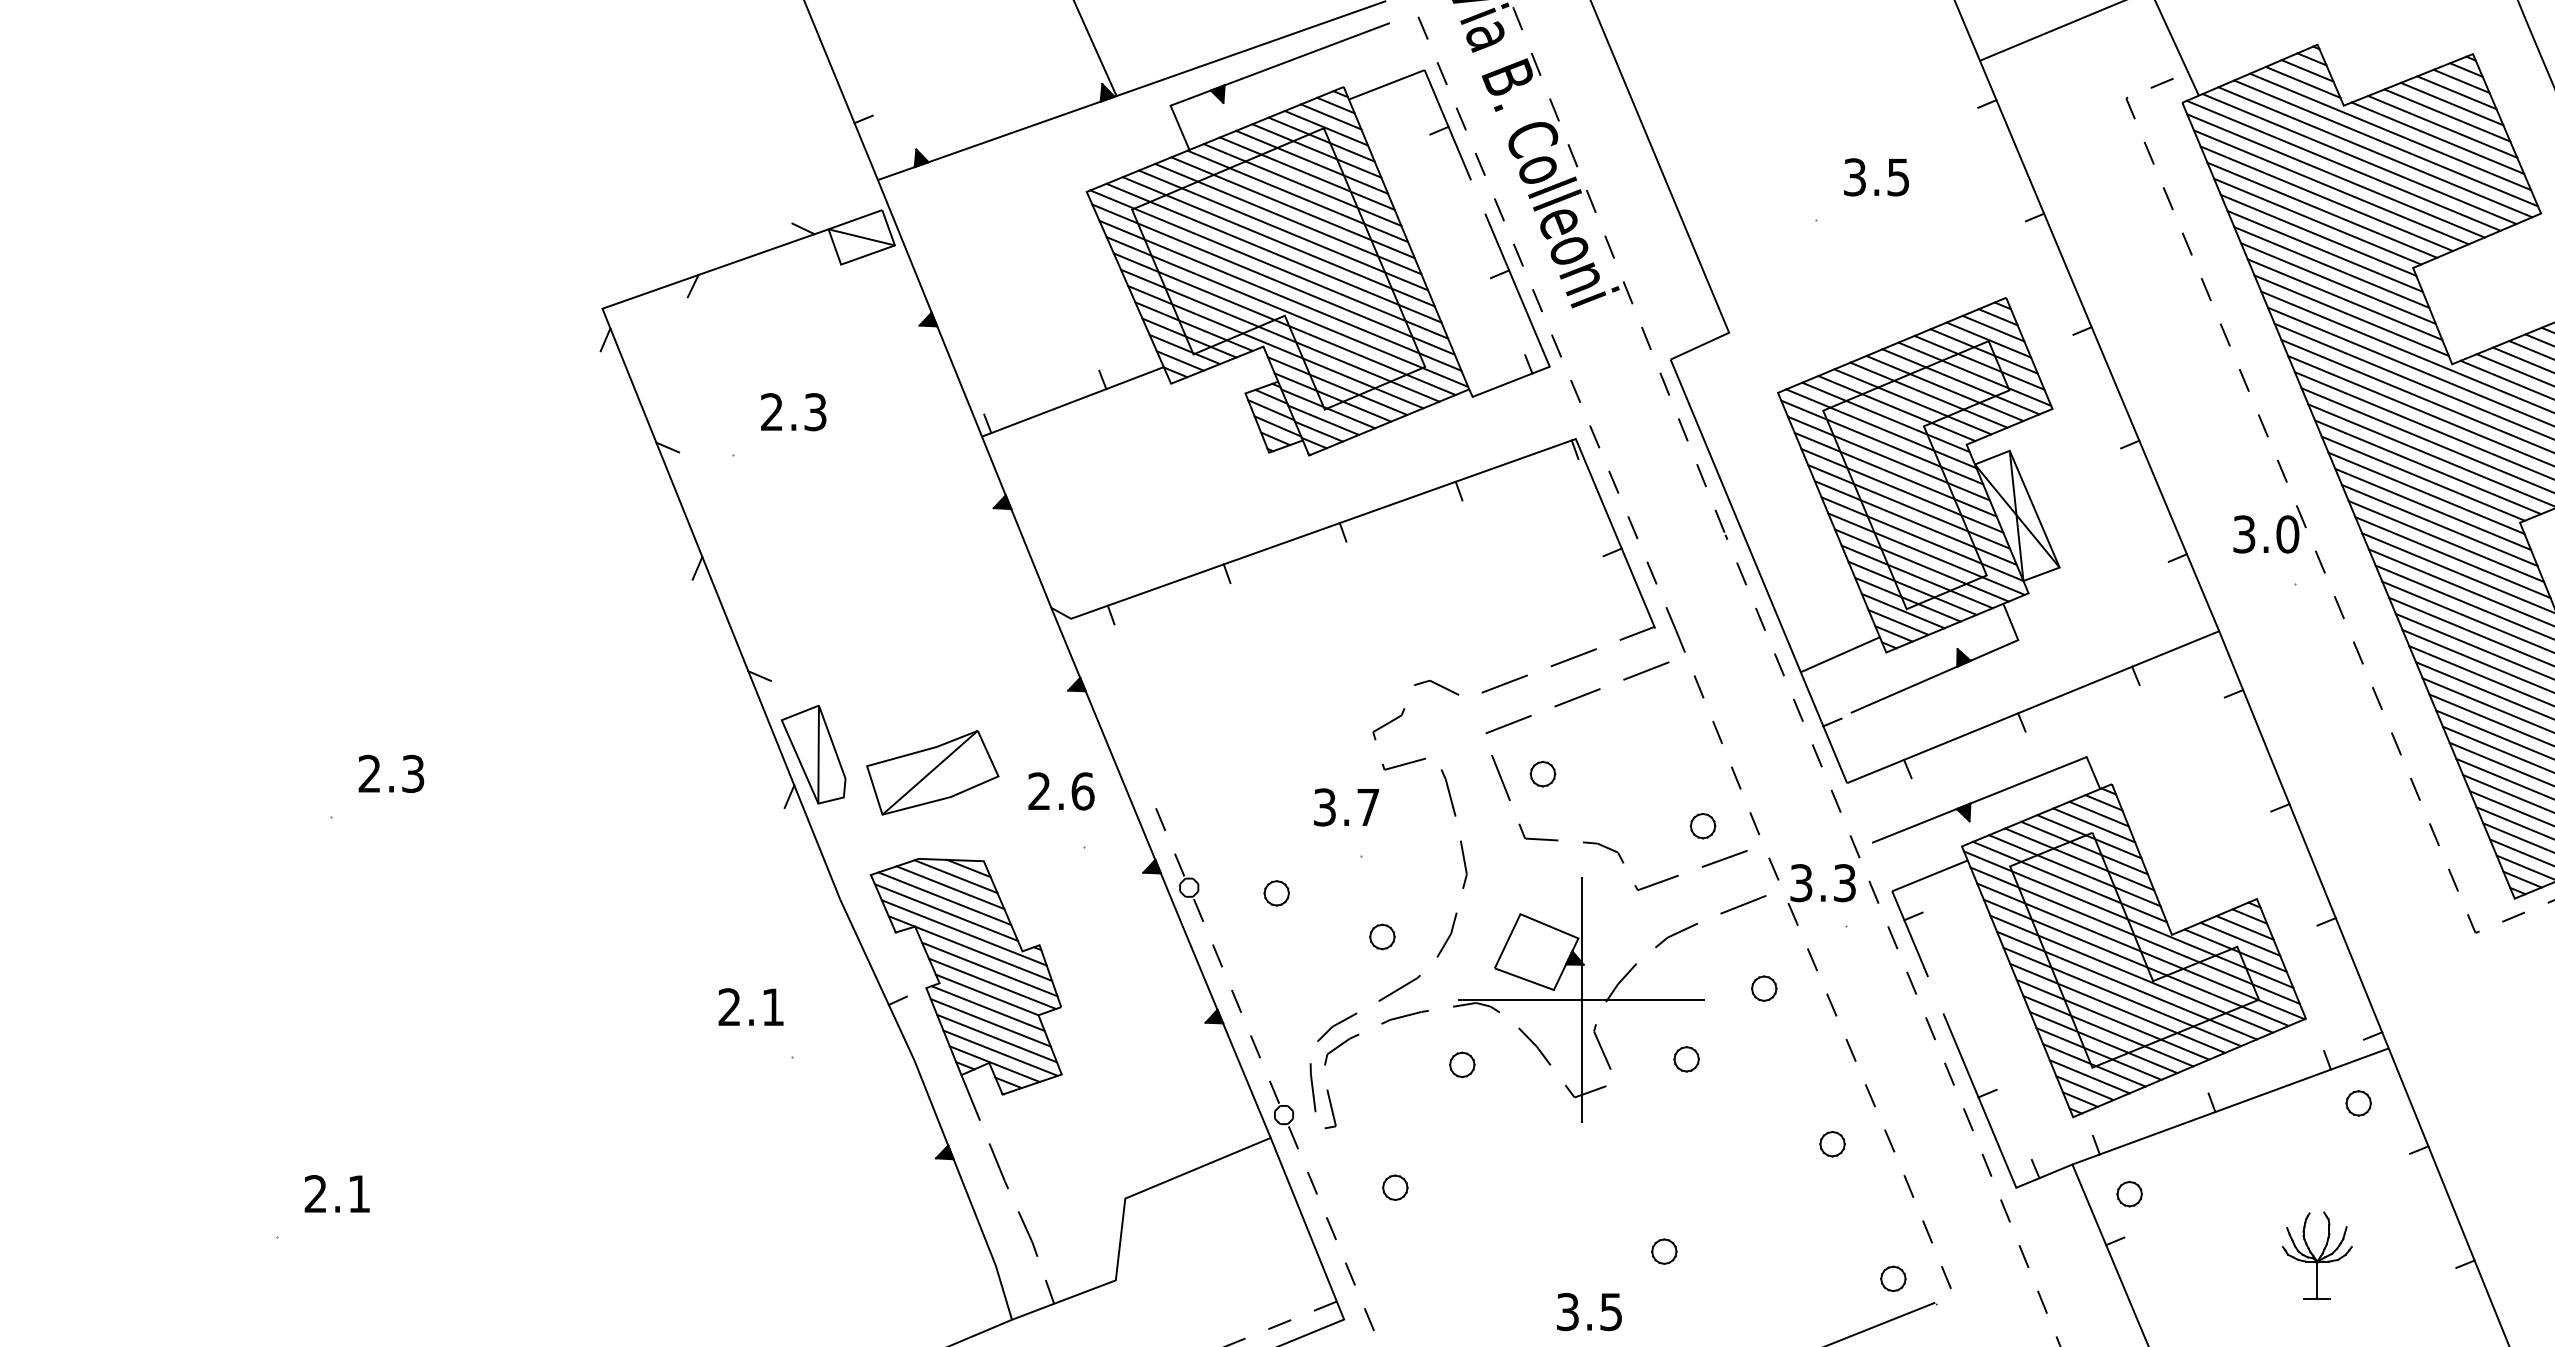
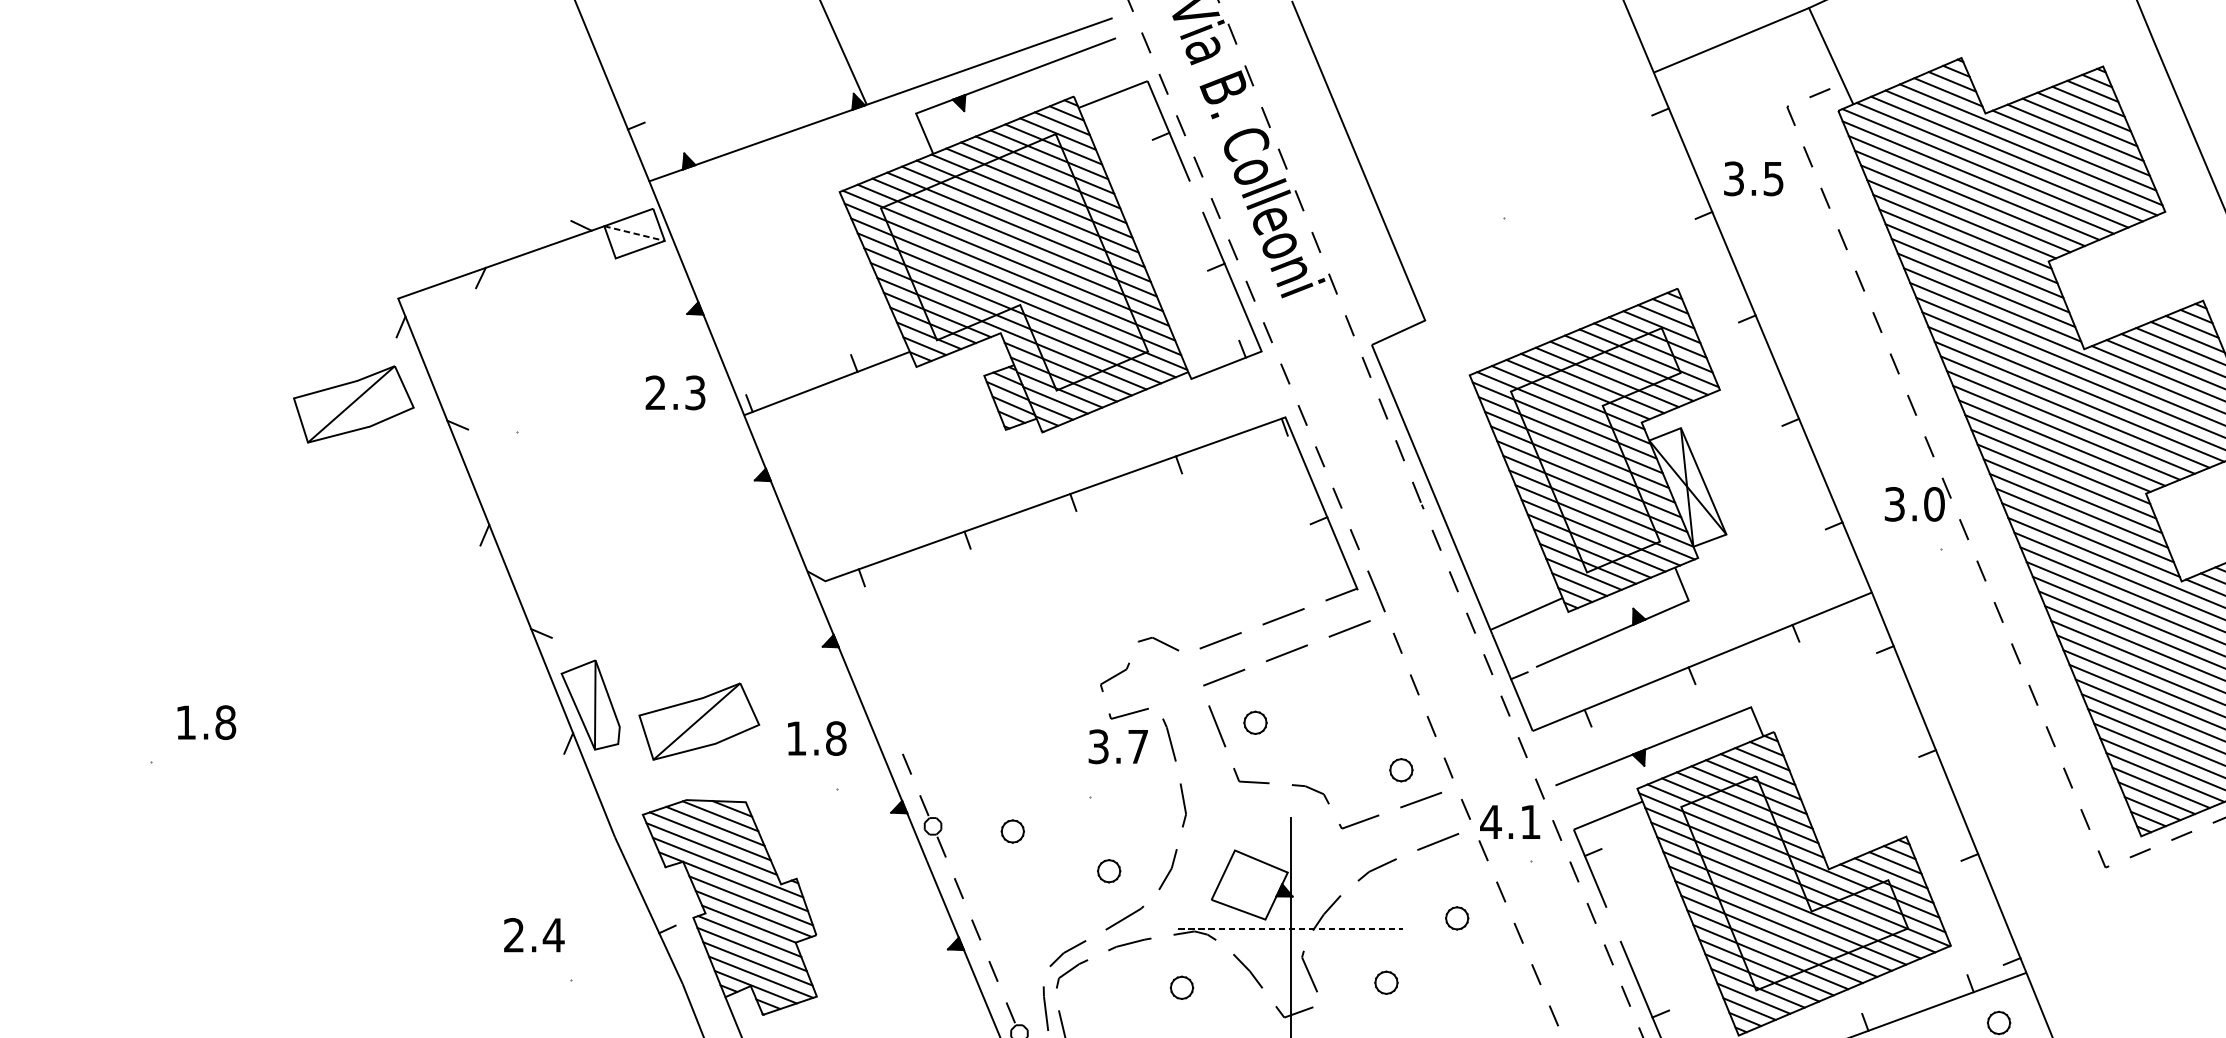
text: (1876, 177) -> (1753, 179), moved
line: (862, 237) -> (635, 233), solid -> dashed
text: (793, 412) -> (675, 393), moved
part: (553, 424) -> (353, 404), added
text: (391, 773) -> (205, 722), 2.3 -> 1.8
text: (1061, 791) -> (816, 738), 2.6 -> 1.8
text: (1346, 807) -> (1118, 746), moved
text: (1822, 883) -> (1510, 822), 3.3 -> 4.1
line: (1582, 1000) -> (1291, 929), solid -> dashed
text: (773, 1006) -> (554, 934), 2.1 -> 2.4

